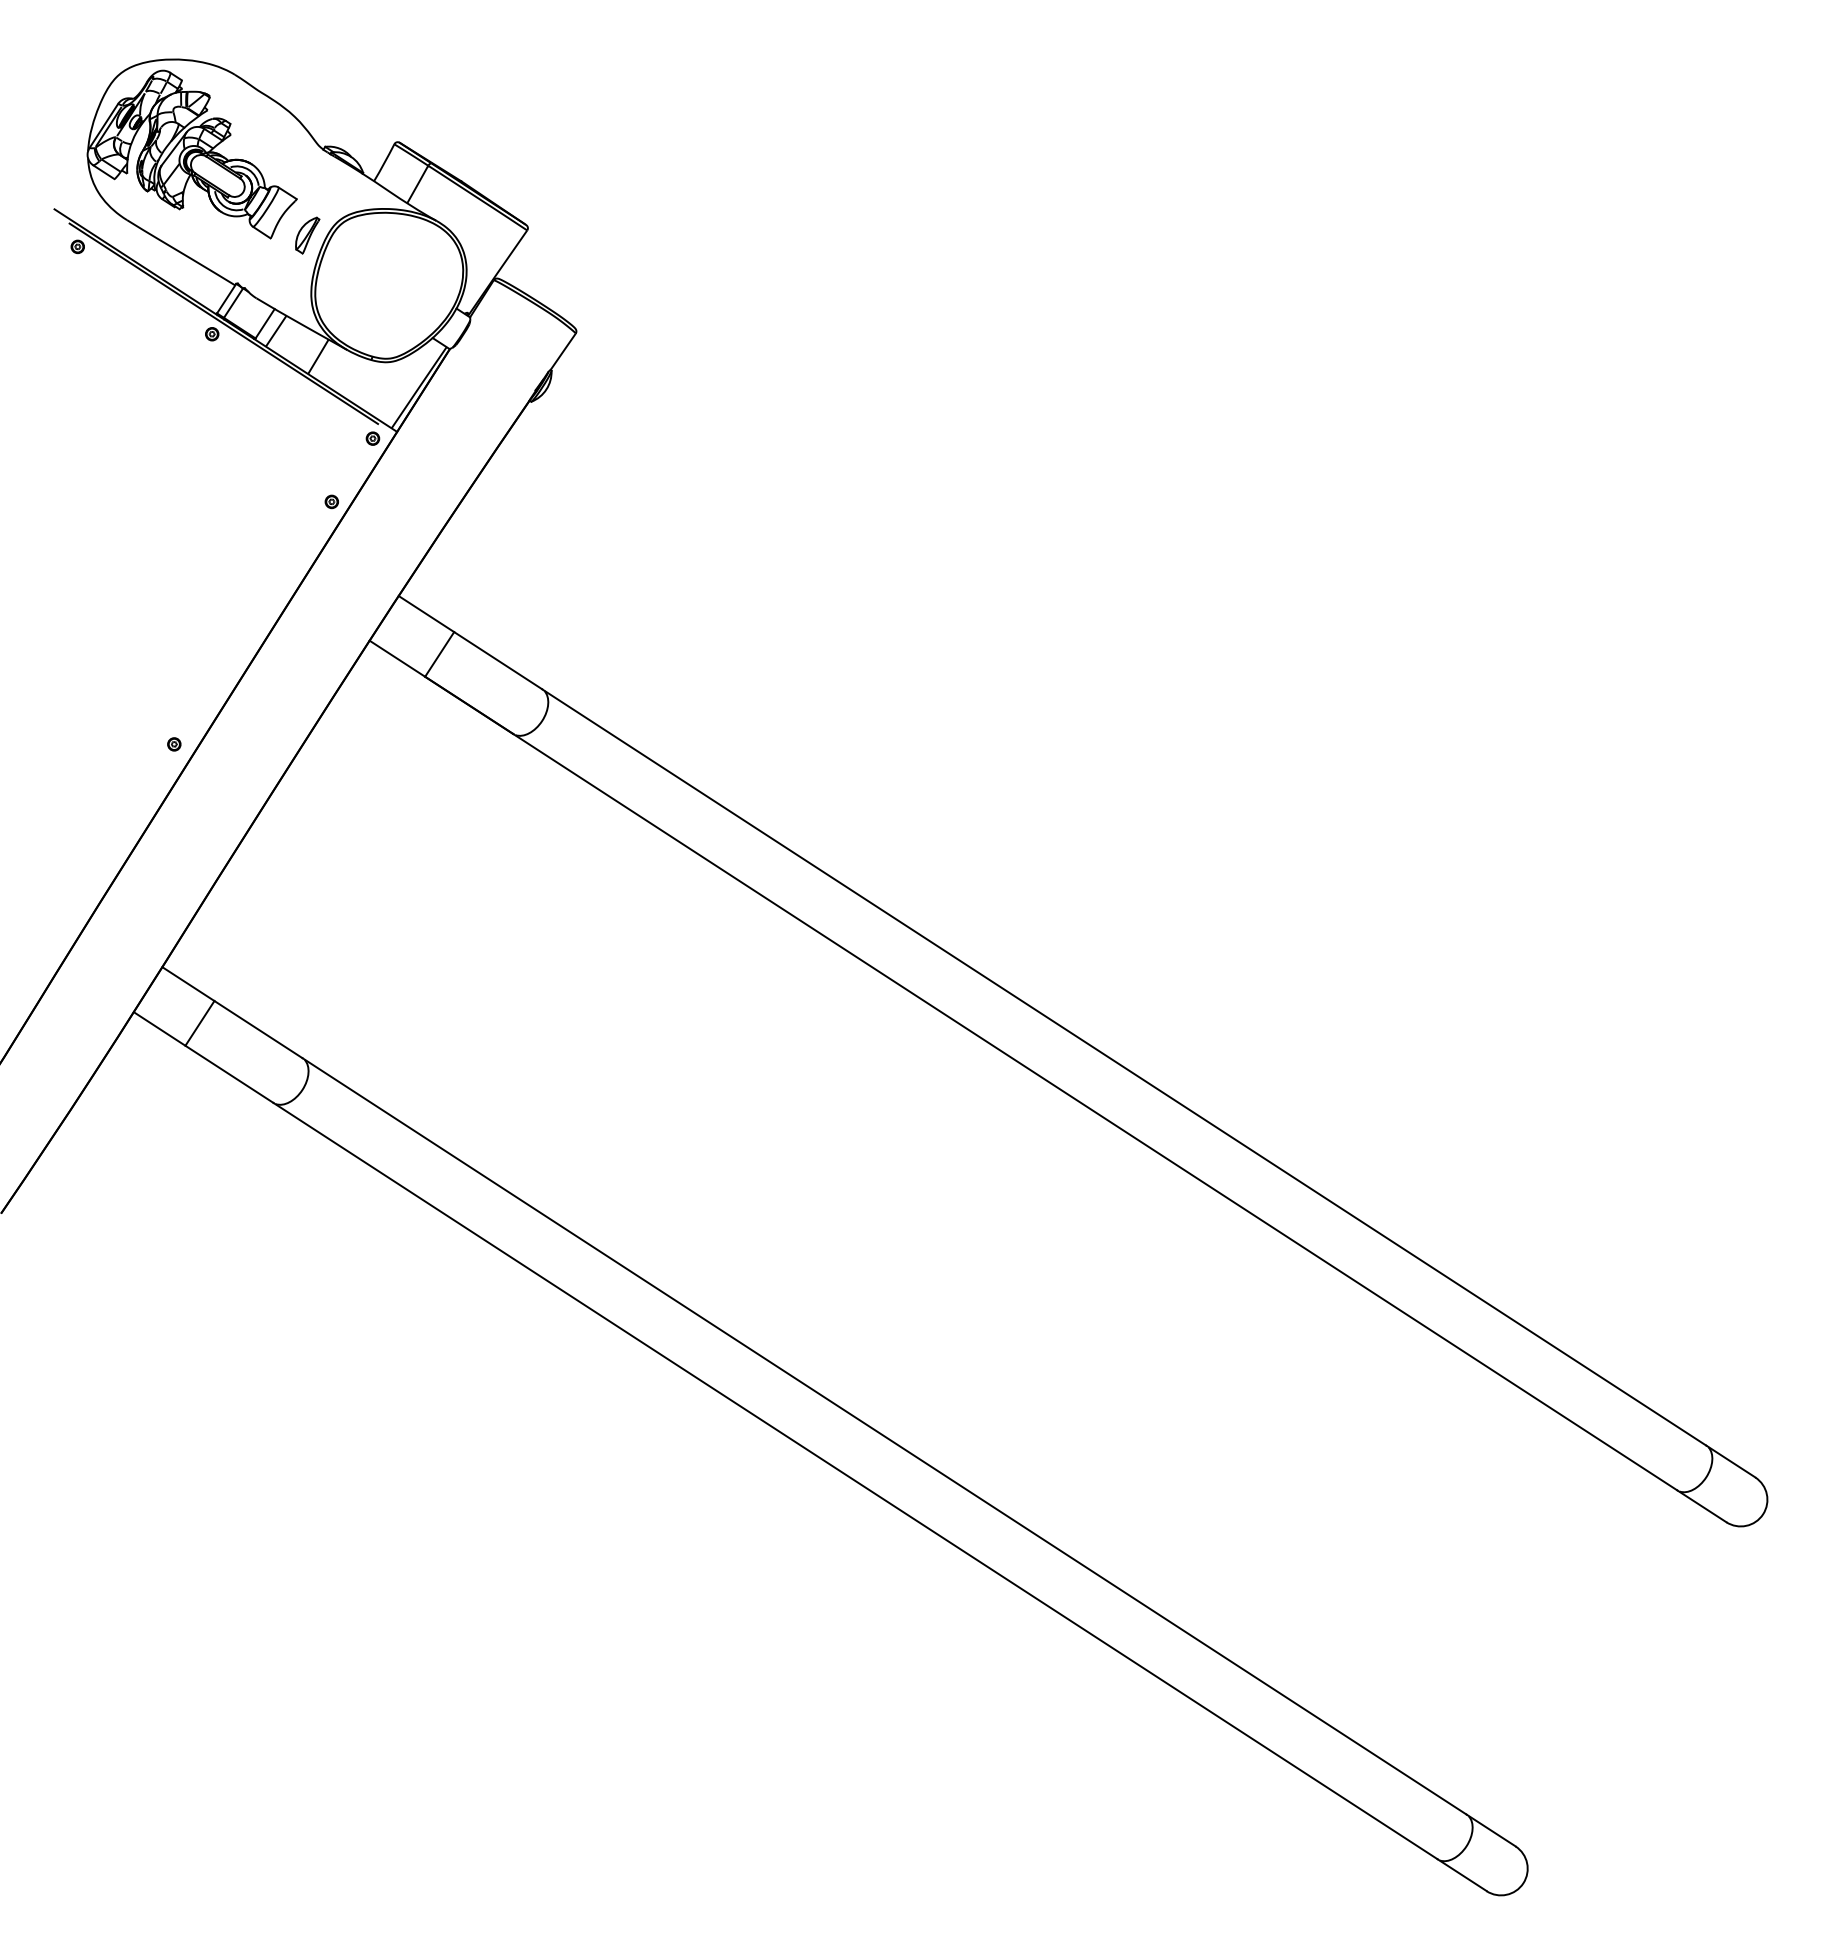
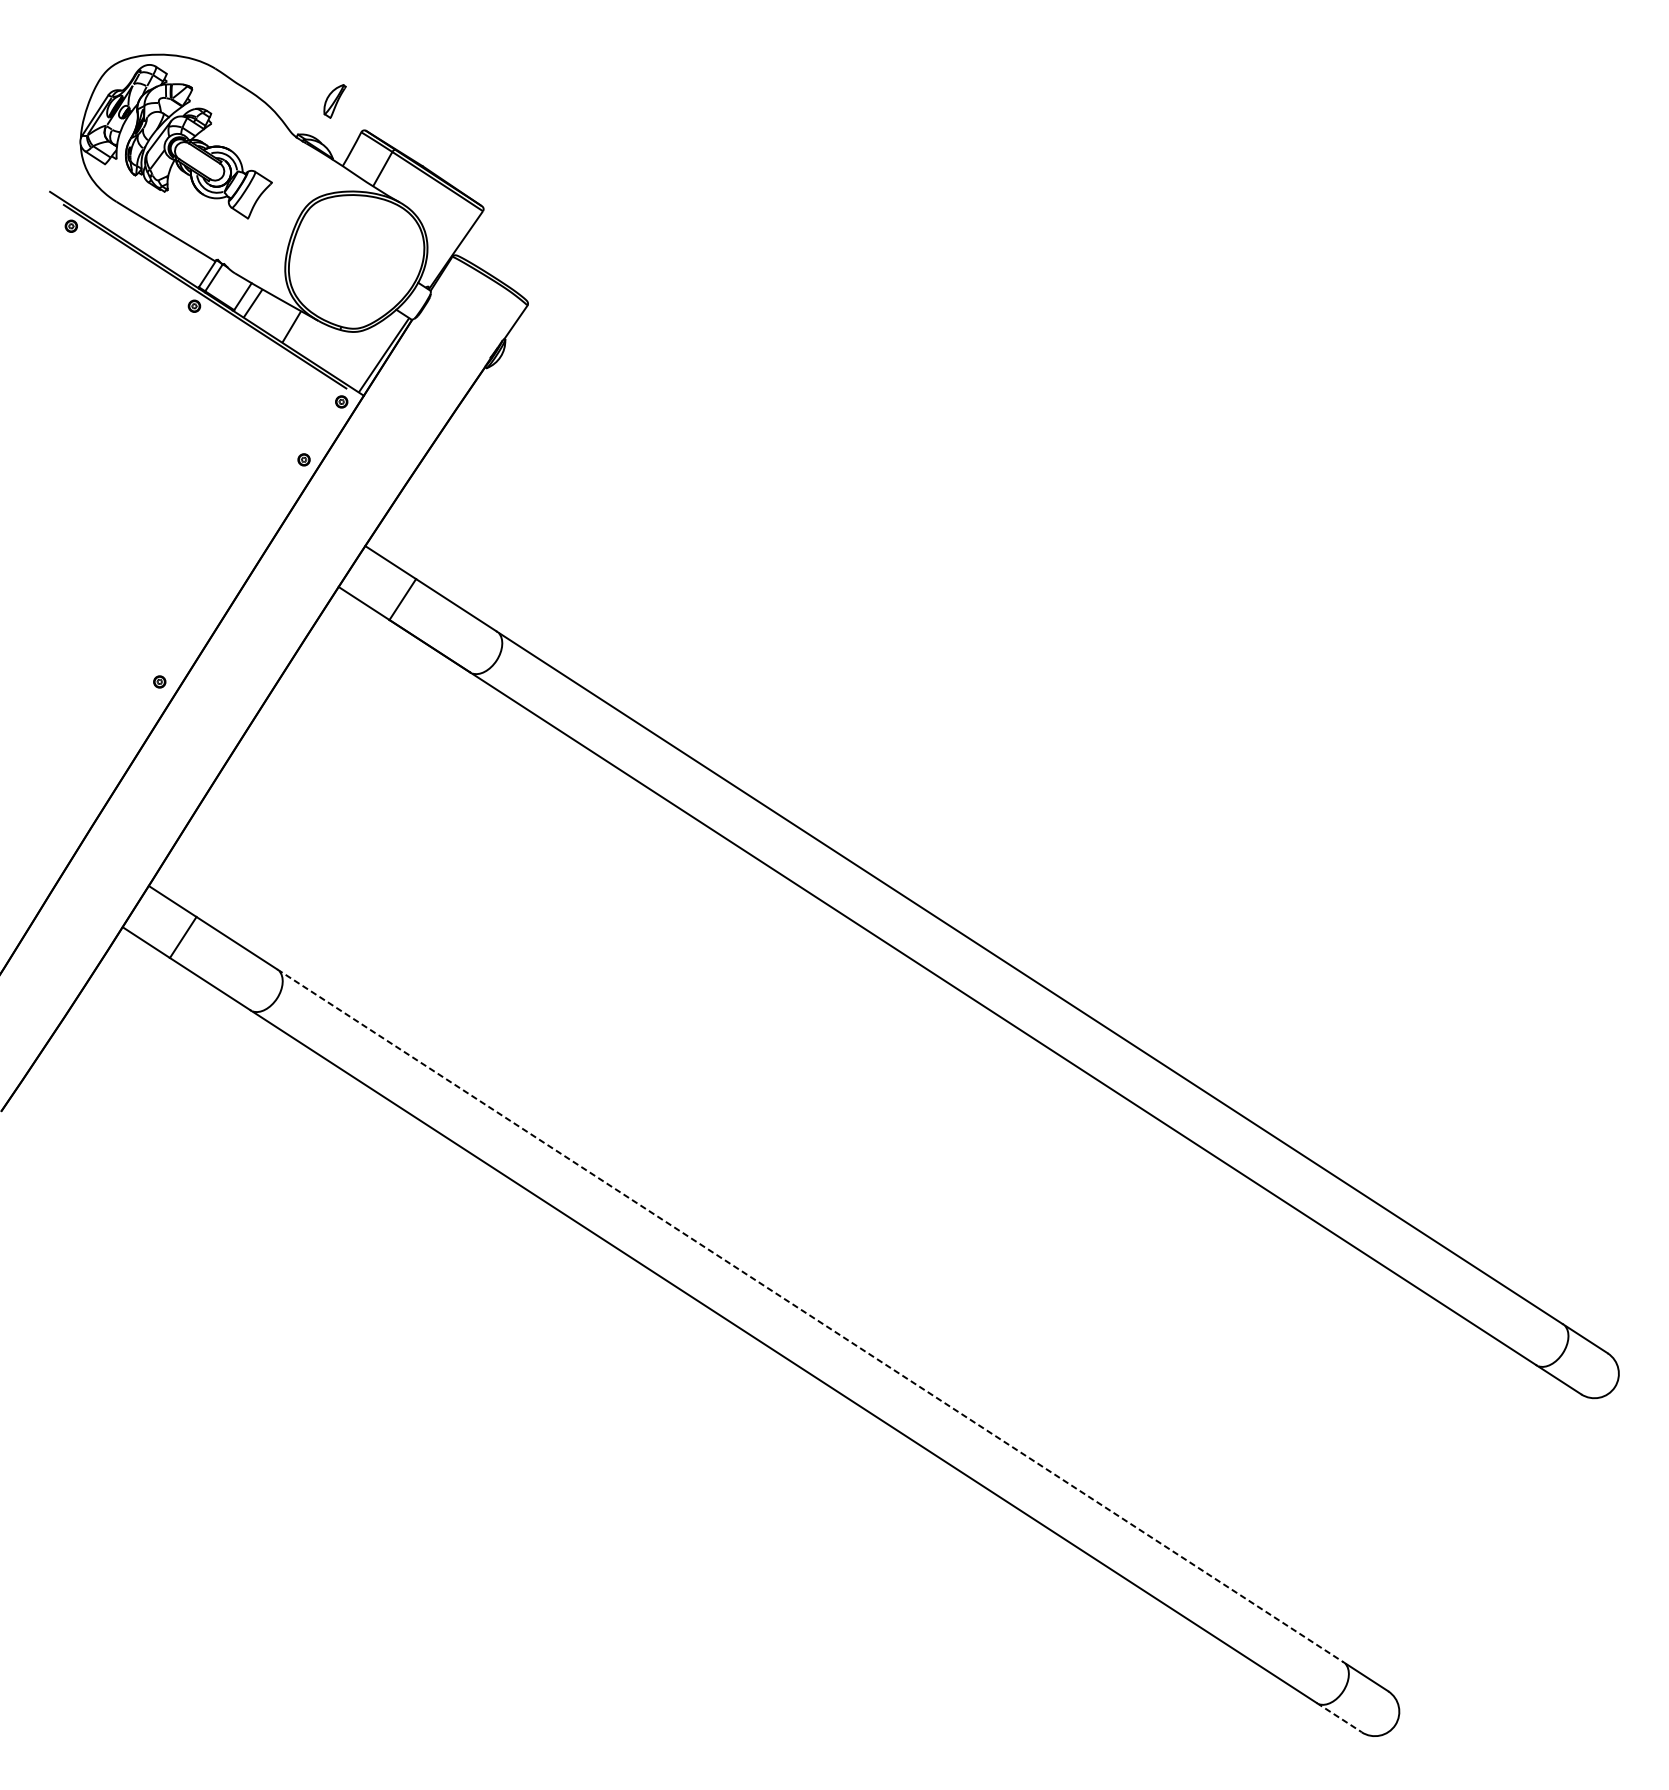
part: (307, 235) -> (334, 101), moved
line: (885, 1436) -> (811, 1315), solid -> dashed
line: (1462, 1875) -> (1339, 1717), solid -> dashed

